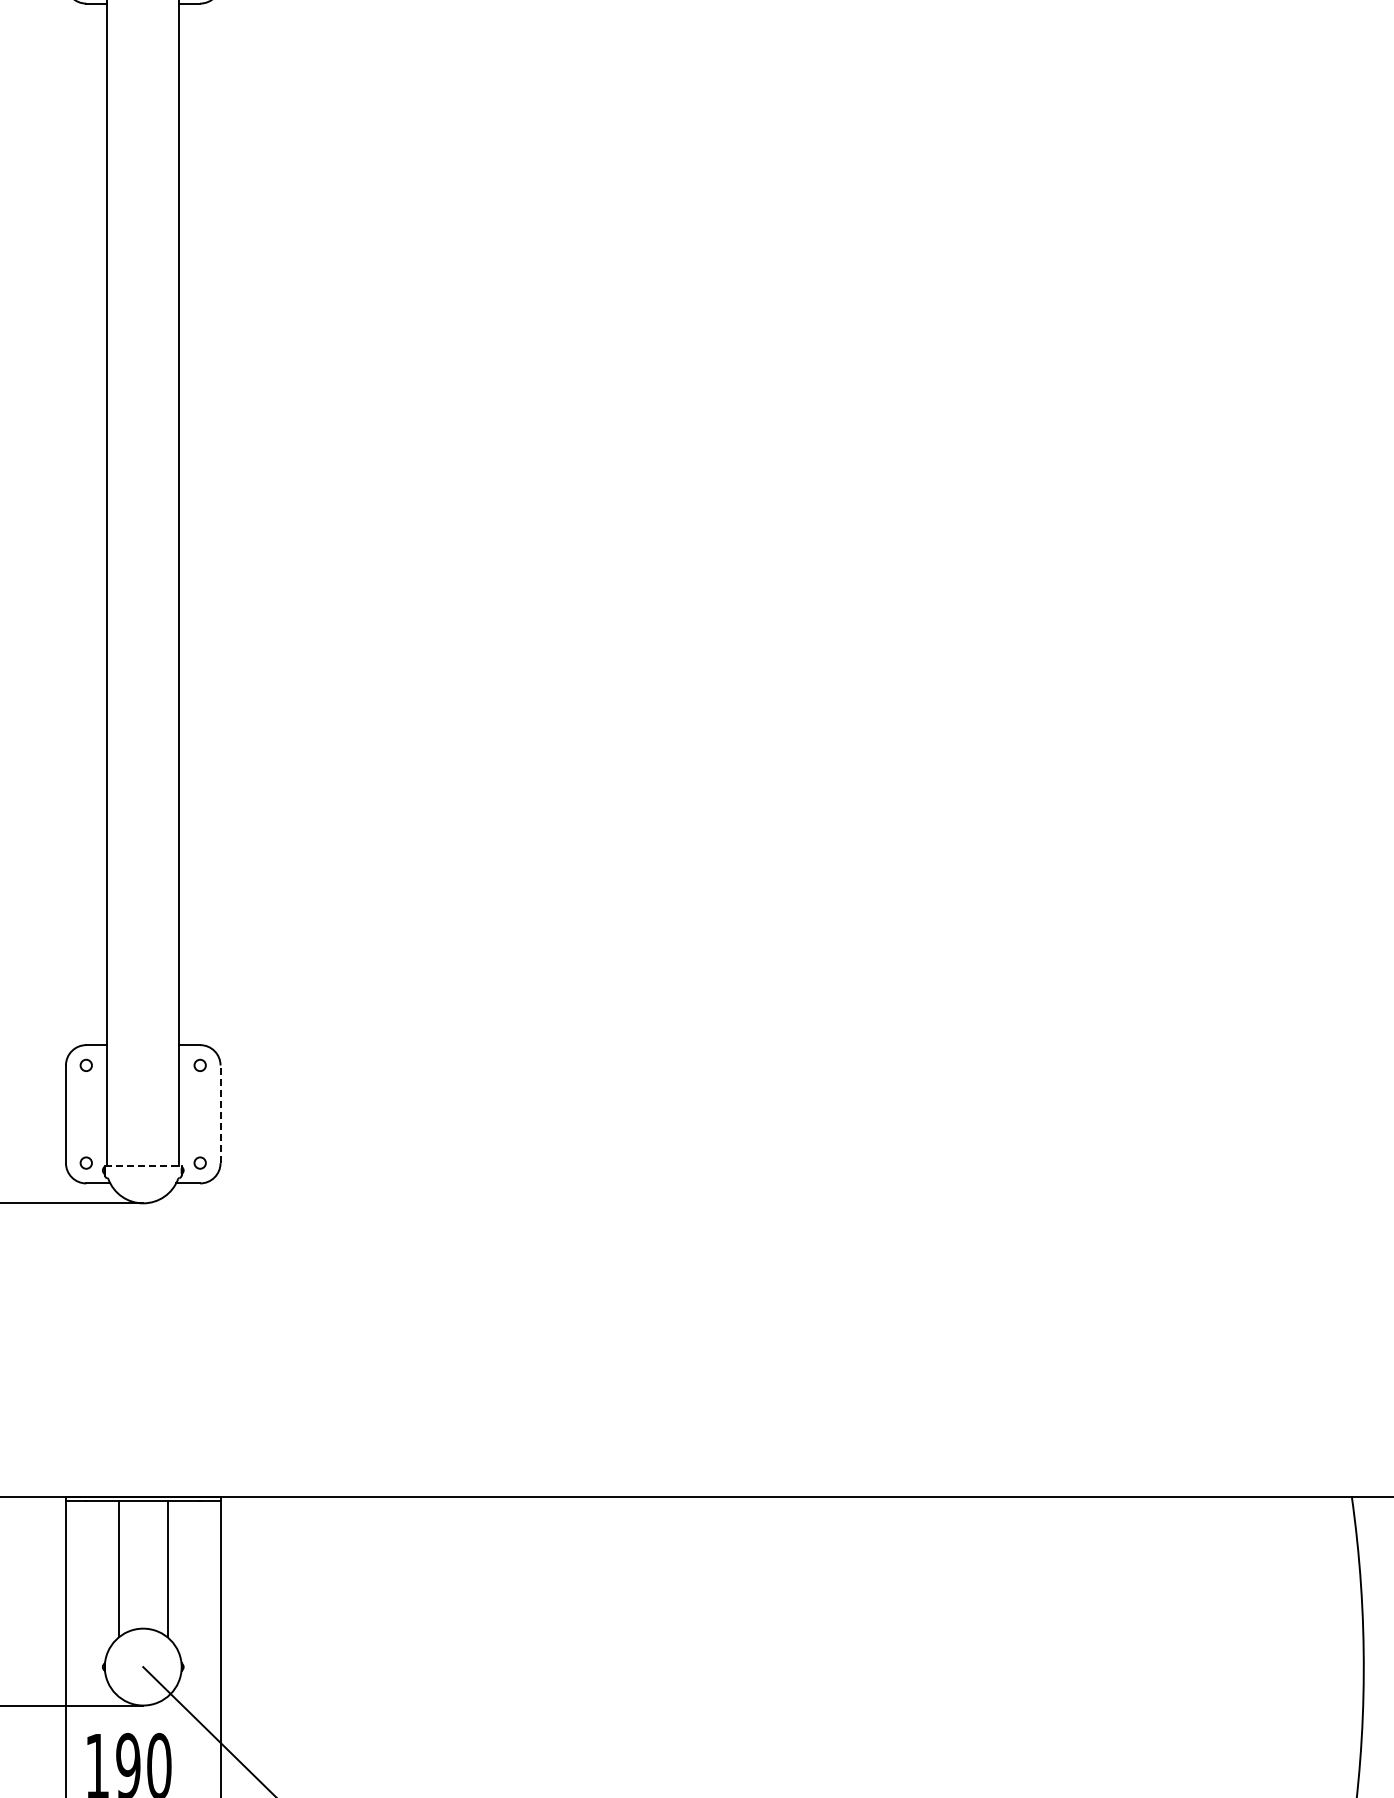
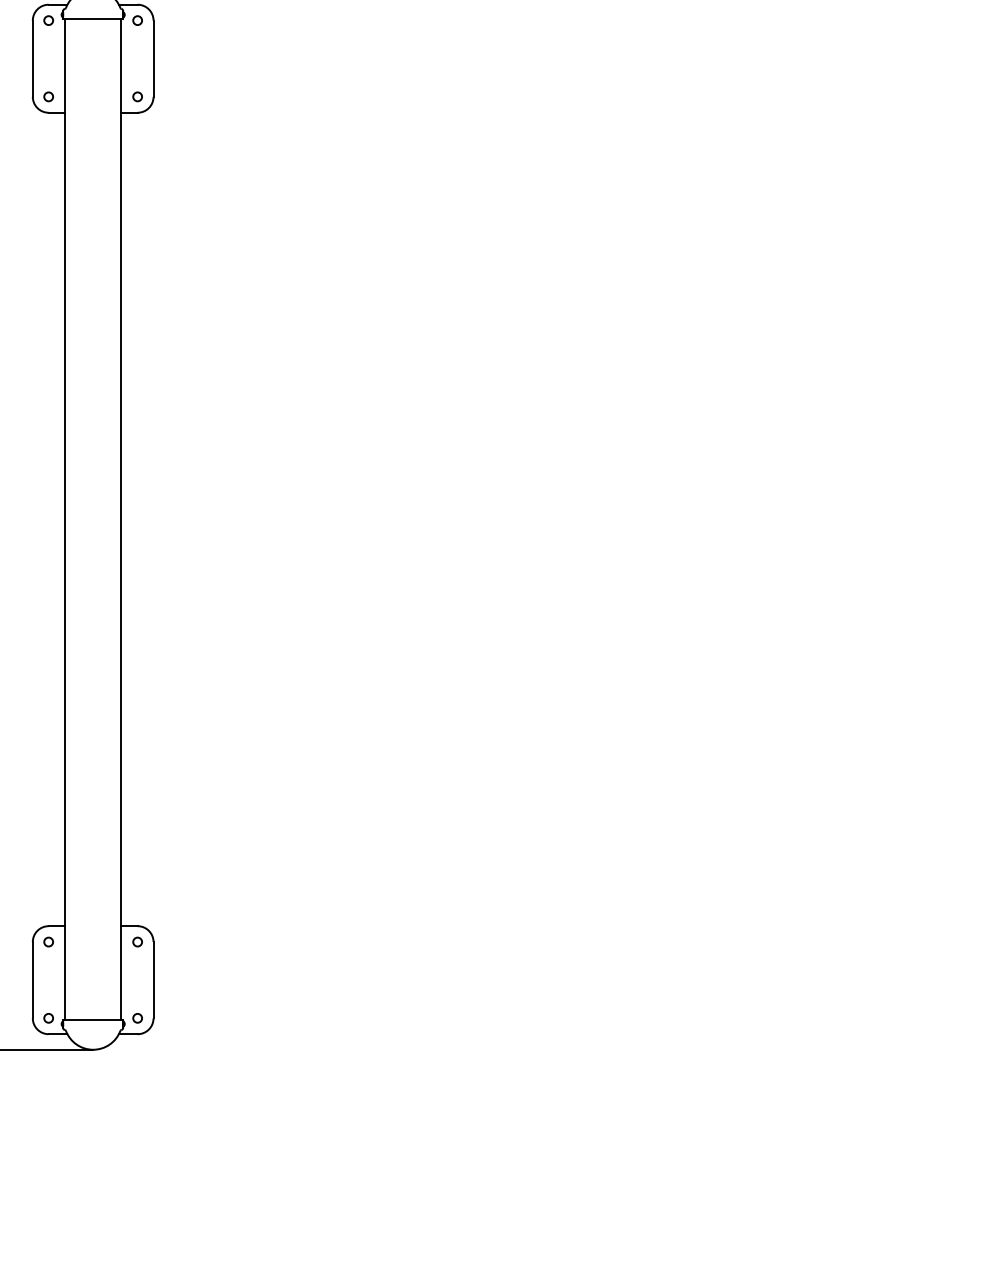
line: (220, 1114) -> (153, 980), dashed -> solid
line: (143, 1165) -> (93, 1020), dashed -> solid

